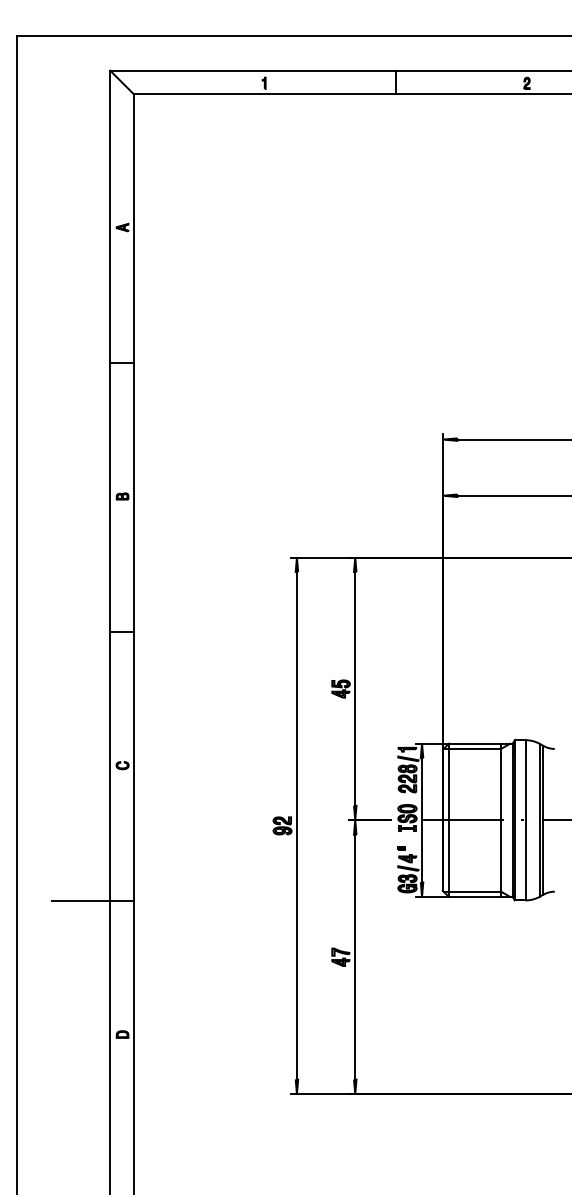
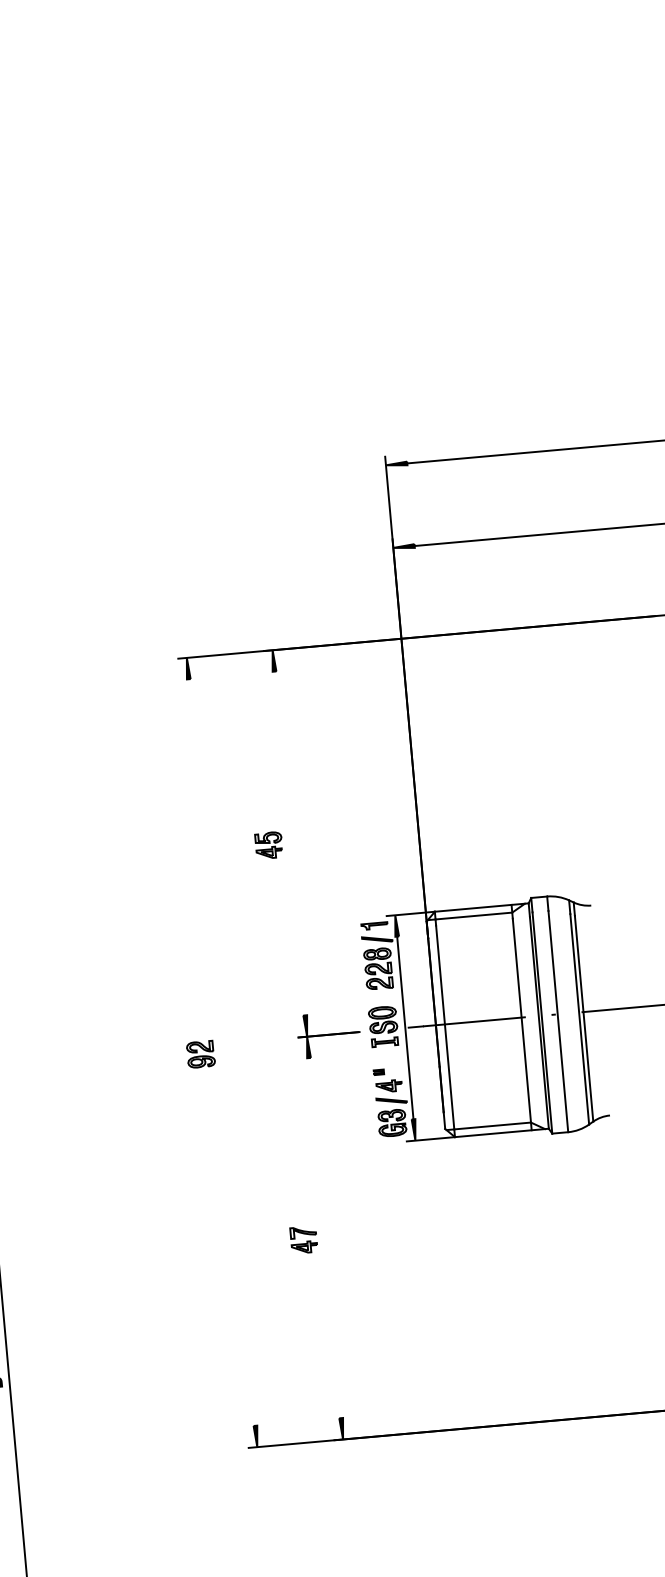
line: (355, 688) -> (290, 842), removed
line: (296, 825) -> (221, 1052), removed
line: (355, 956) -> (325, 1236), removed

